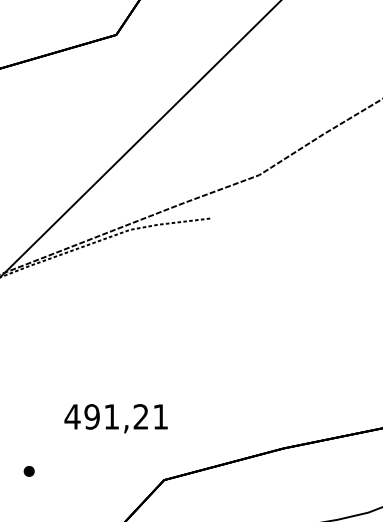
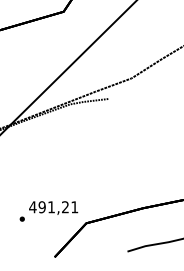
text: (115, 417) -> (53, 207), moved

